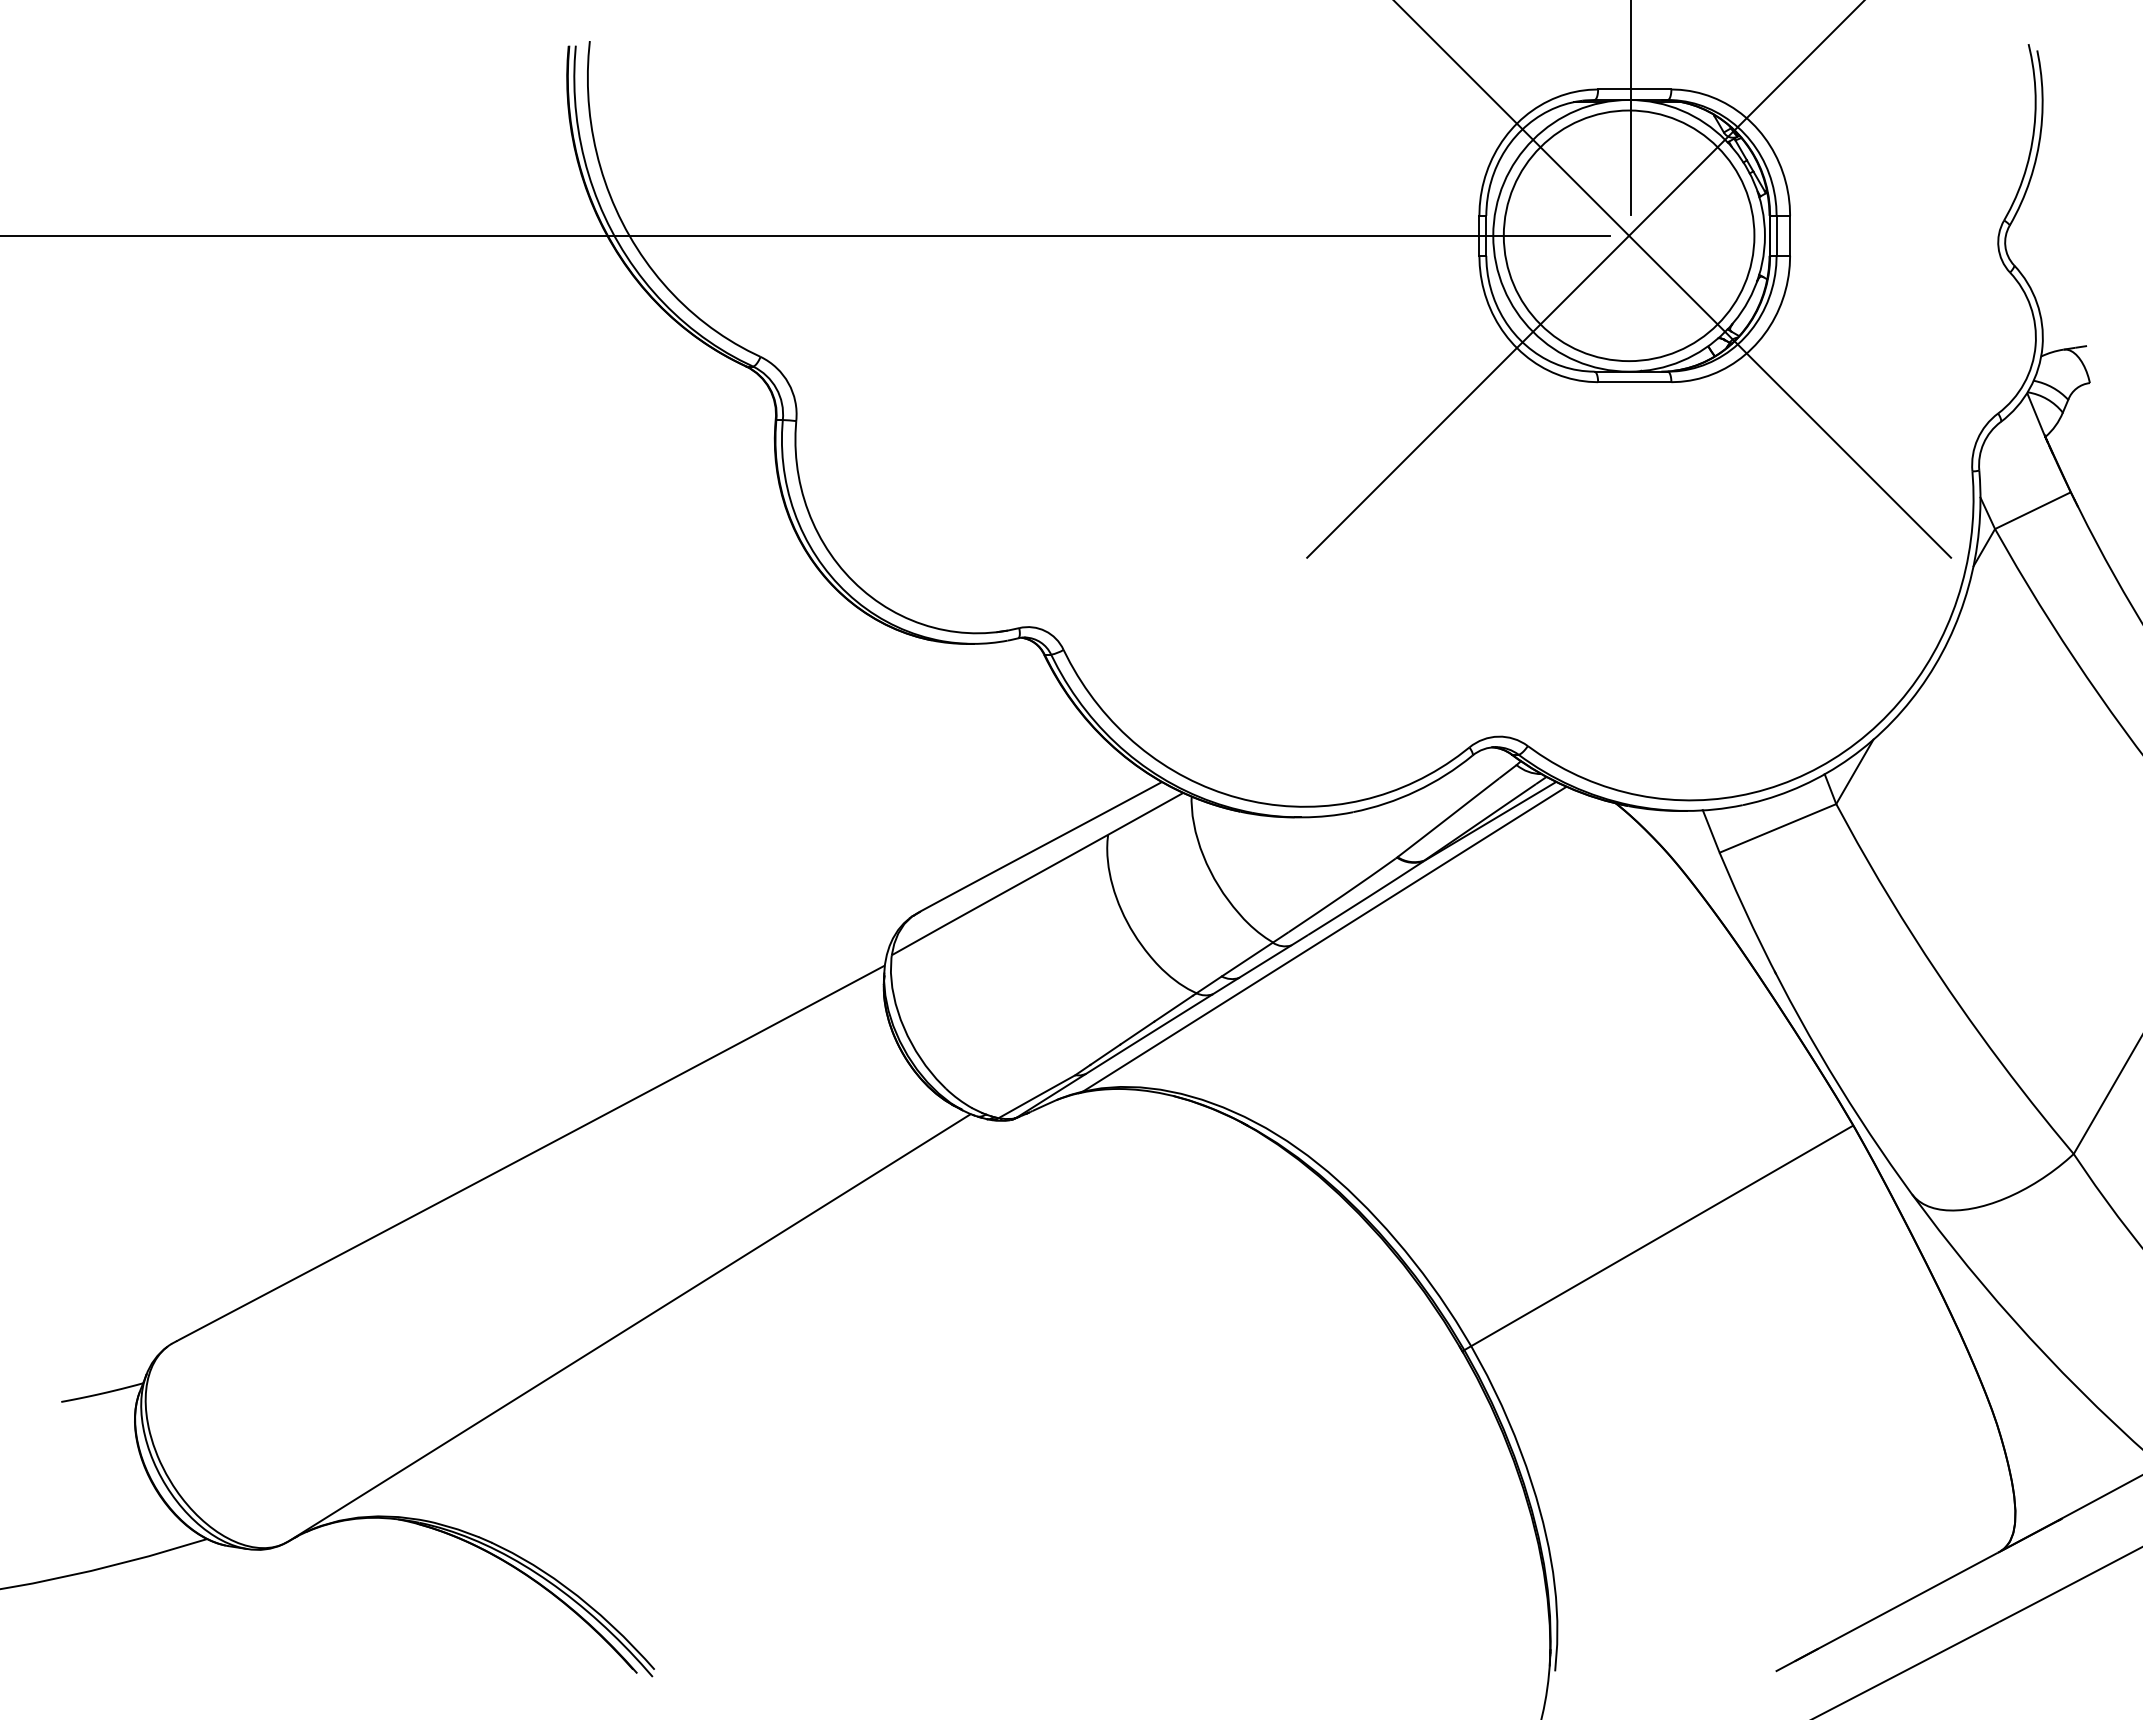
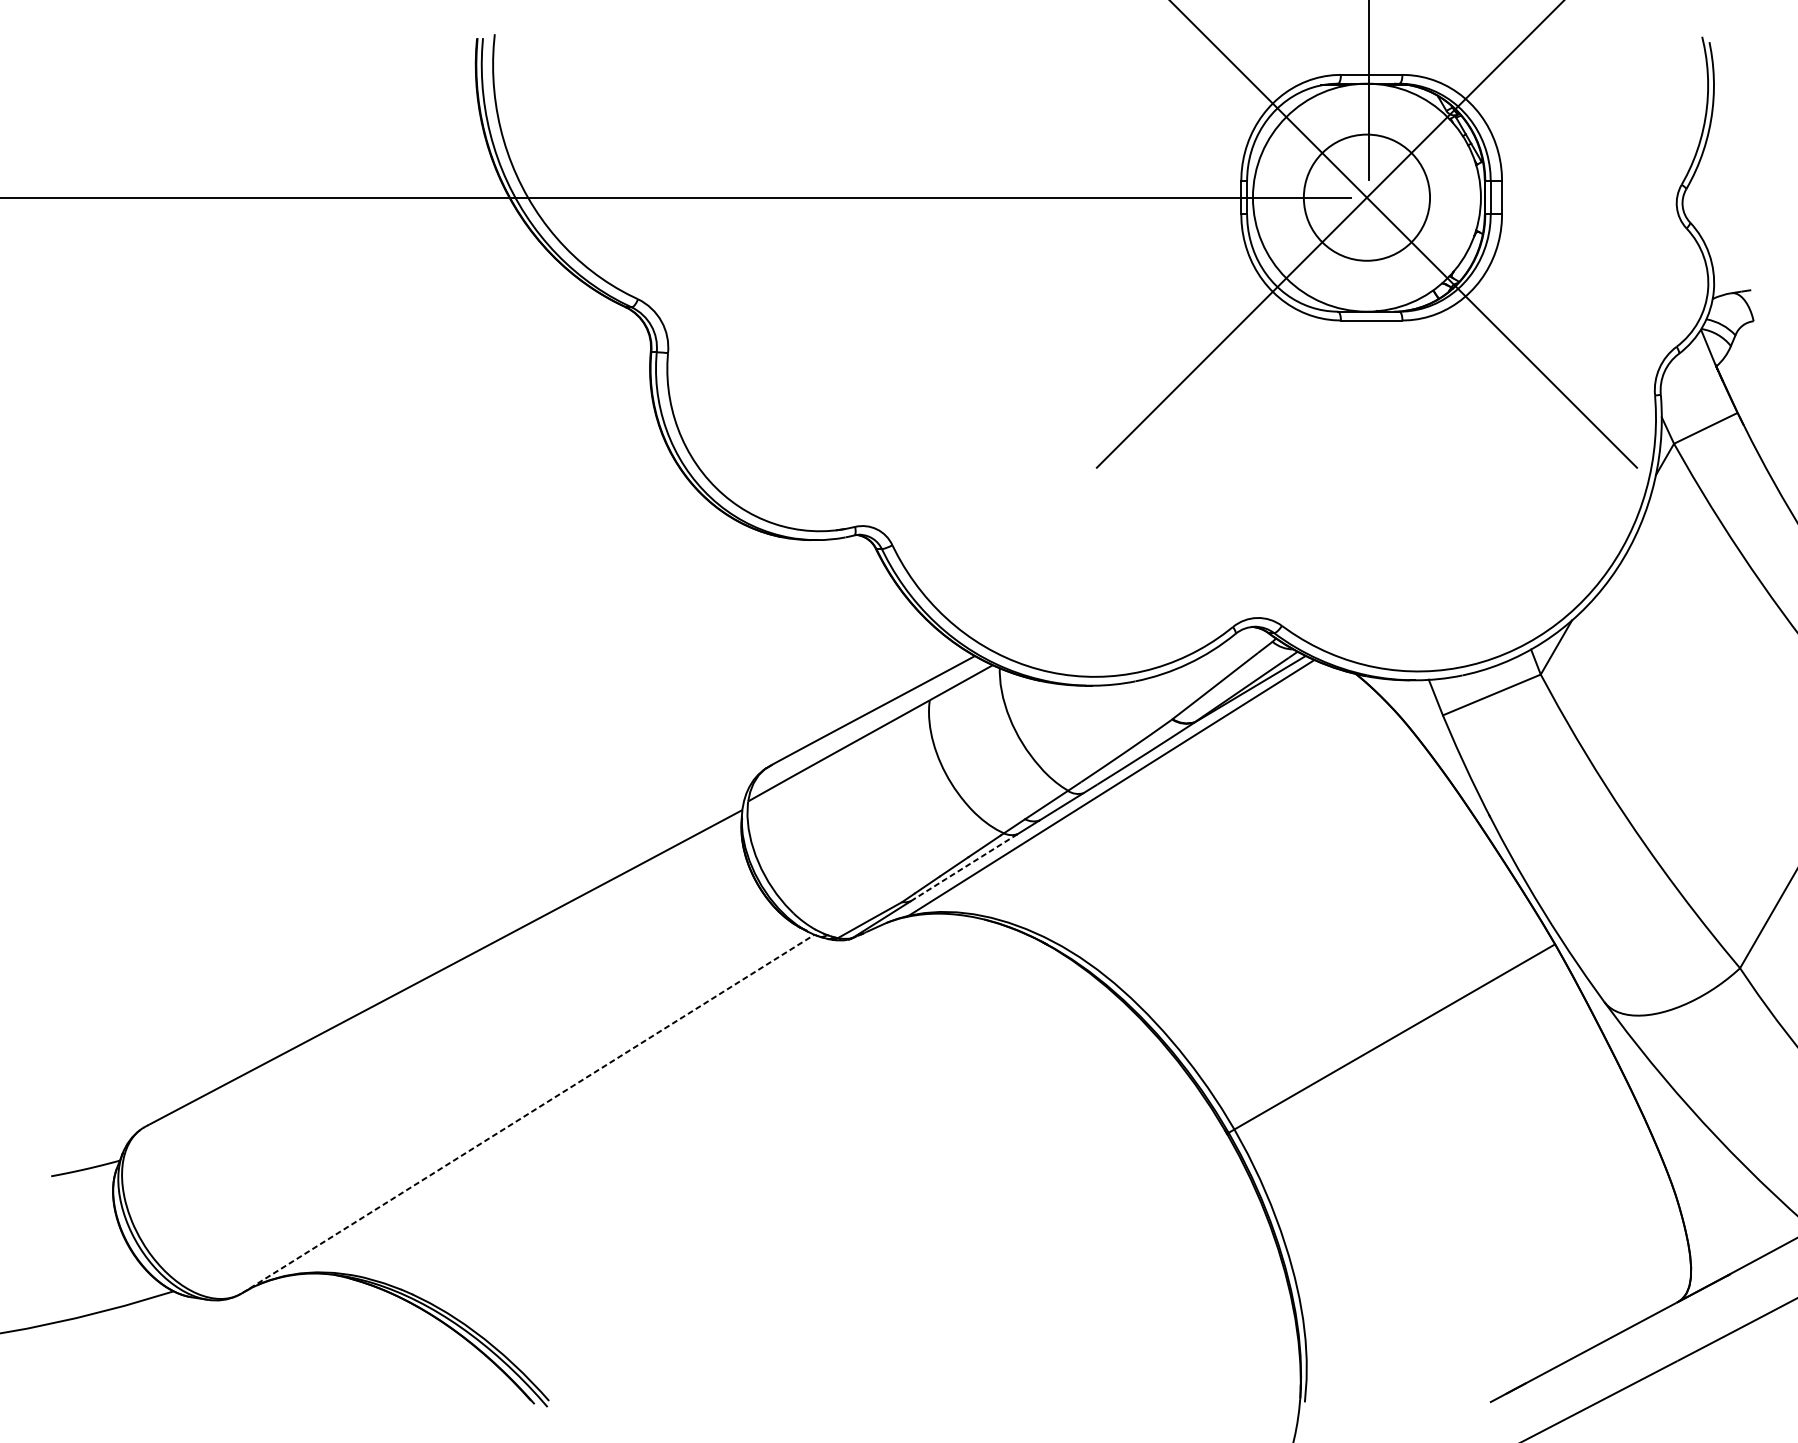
circle: (1628, 235) -> (1366, 197), size x0.6
line: (1149, 1034) -> (964, 867), solid -> dashed
line: (630, 1327) -> (528, 1113), solid -> dashed

